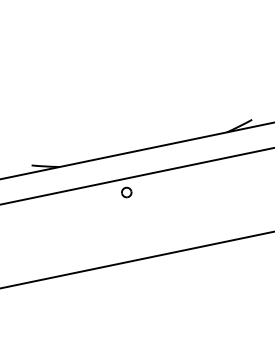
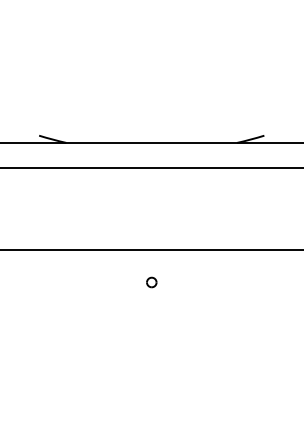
part: (126, 192) -> (151, 282), moved

